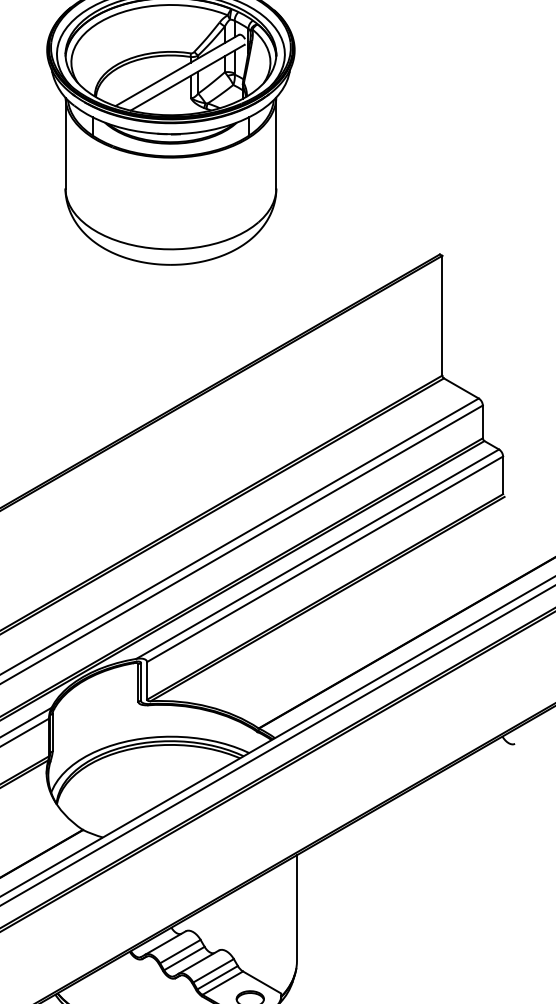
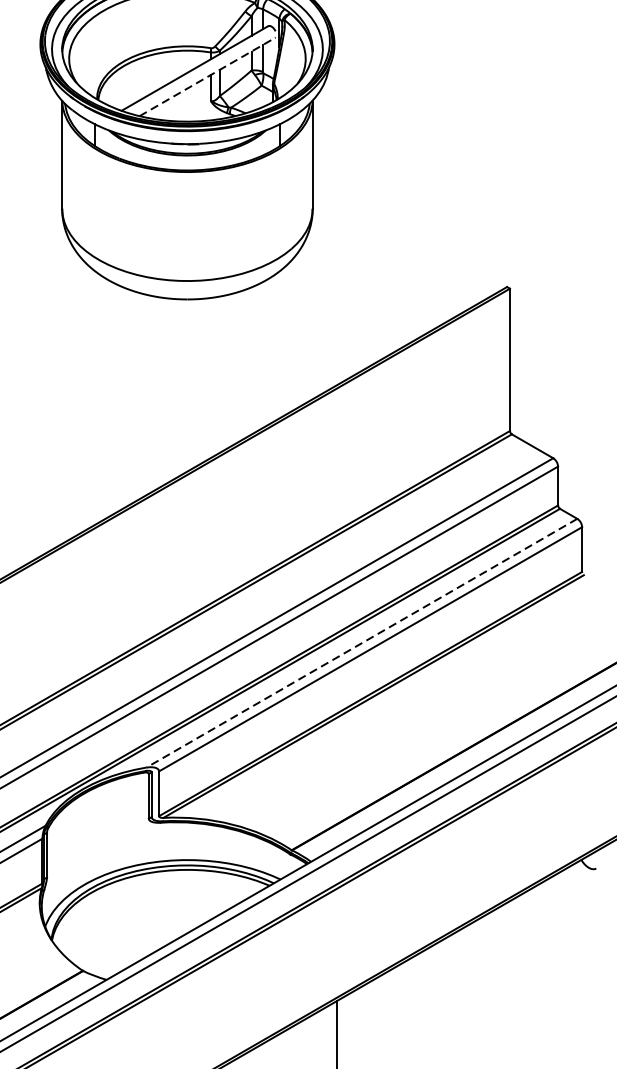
line: (187, 77) -> (207, 76), solid -> dashed
line: (317, 554) -> (361, 643), solid -> dashed

